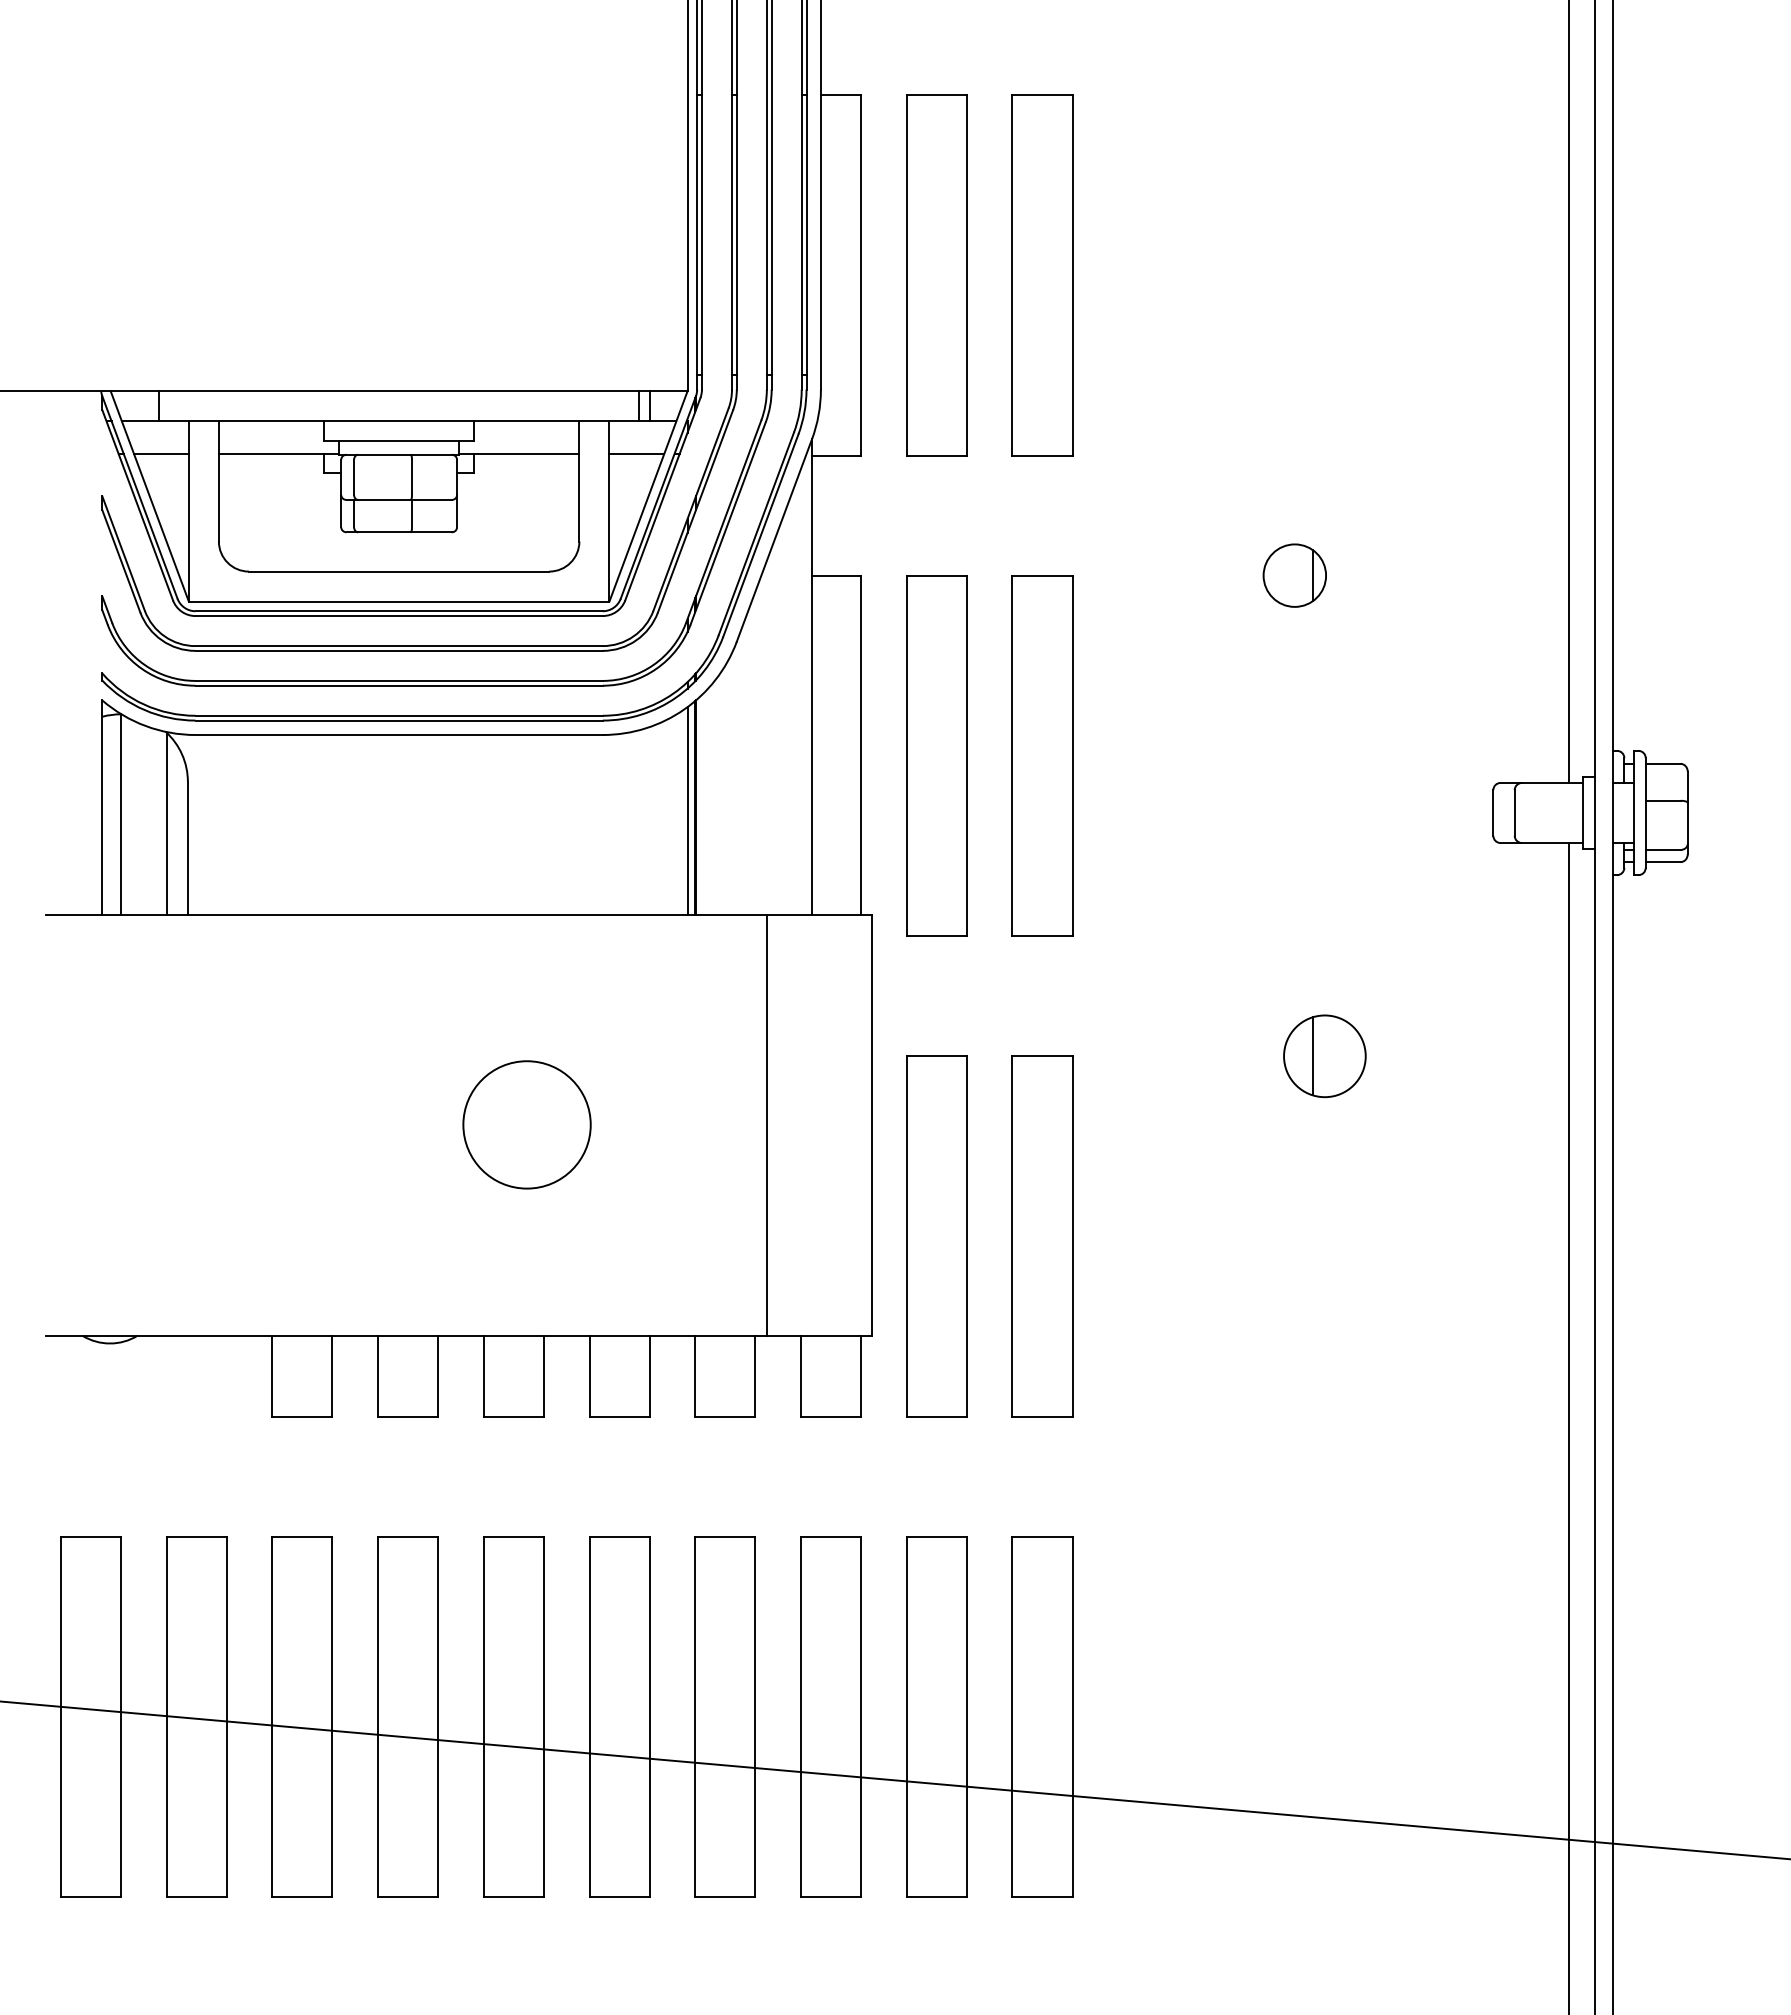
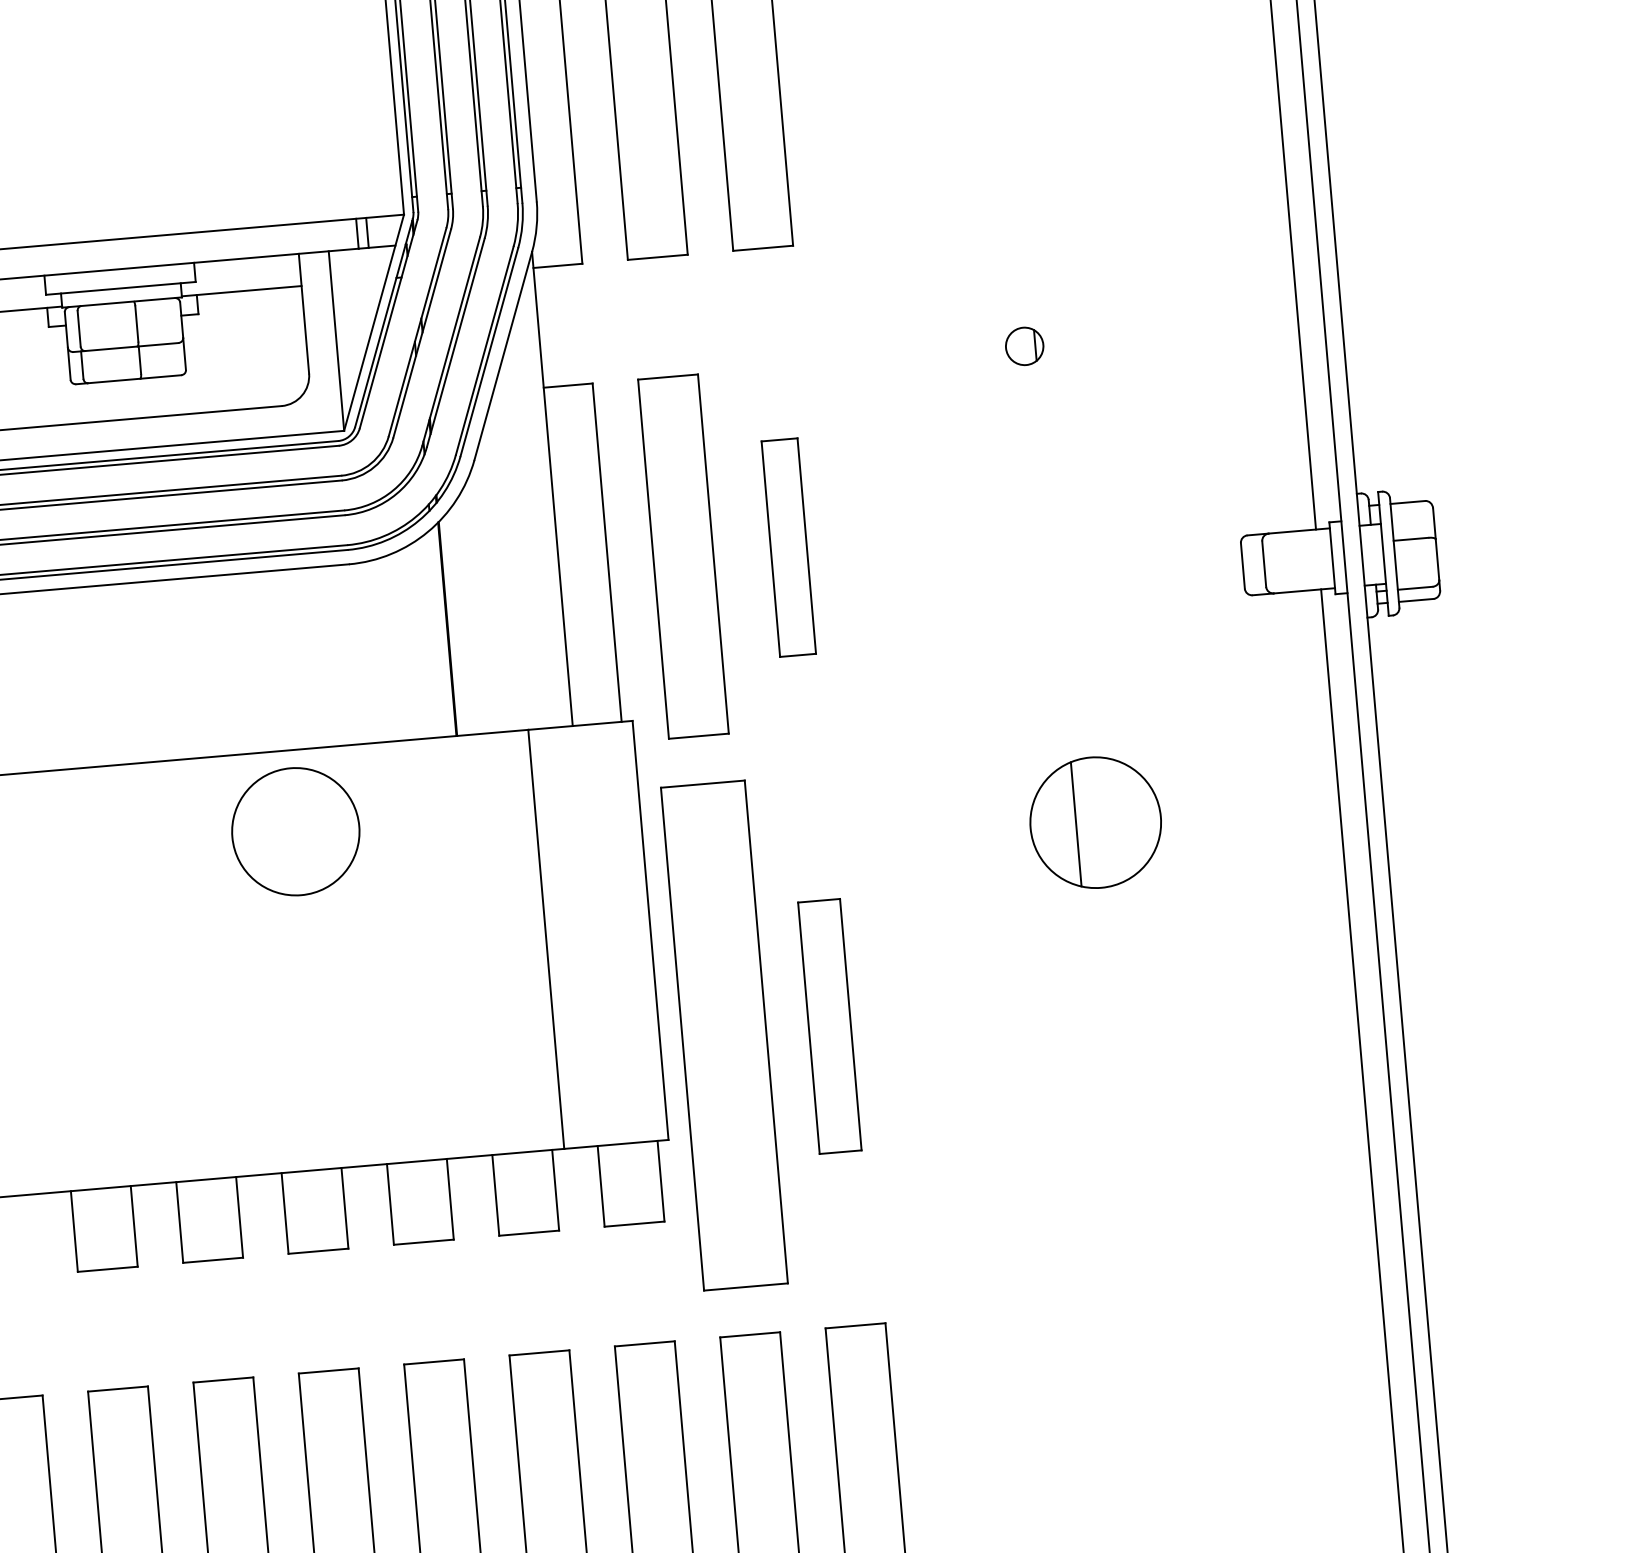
line: (636, 453) -> (358, 280), removed
part: (1294, 575) -> (1024, 346), size x0.6
part: (1042, 755) -> (788, 547), size x0.6
line: (687, 811) -> (439, 633), removed
part: (1324, 1056) -> (1095, 823), size x1.6
circle: (526, 1124) -> (295, 831), moved
part: (936, 1236) -> (724, 1035), size x1.4
part: (1042, 1236) -> (829, 1026), size x0.7

